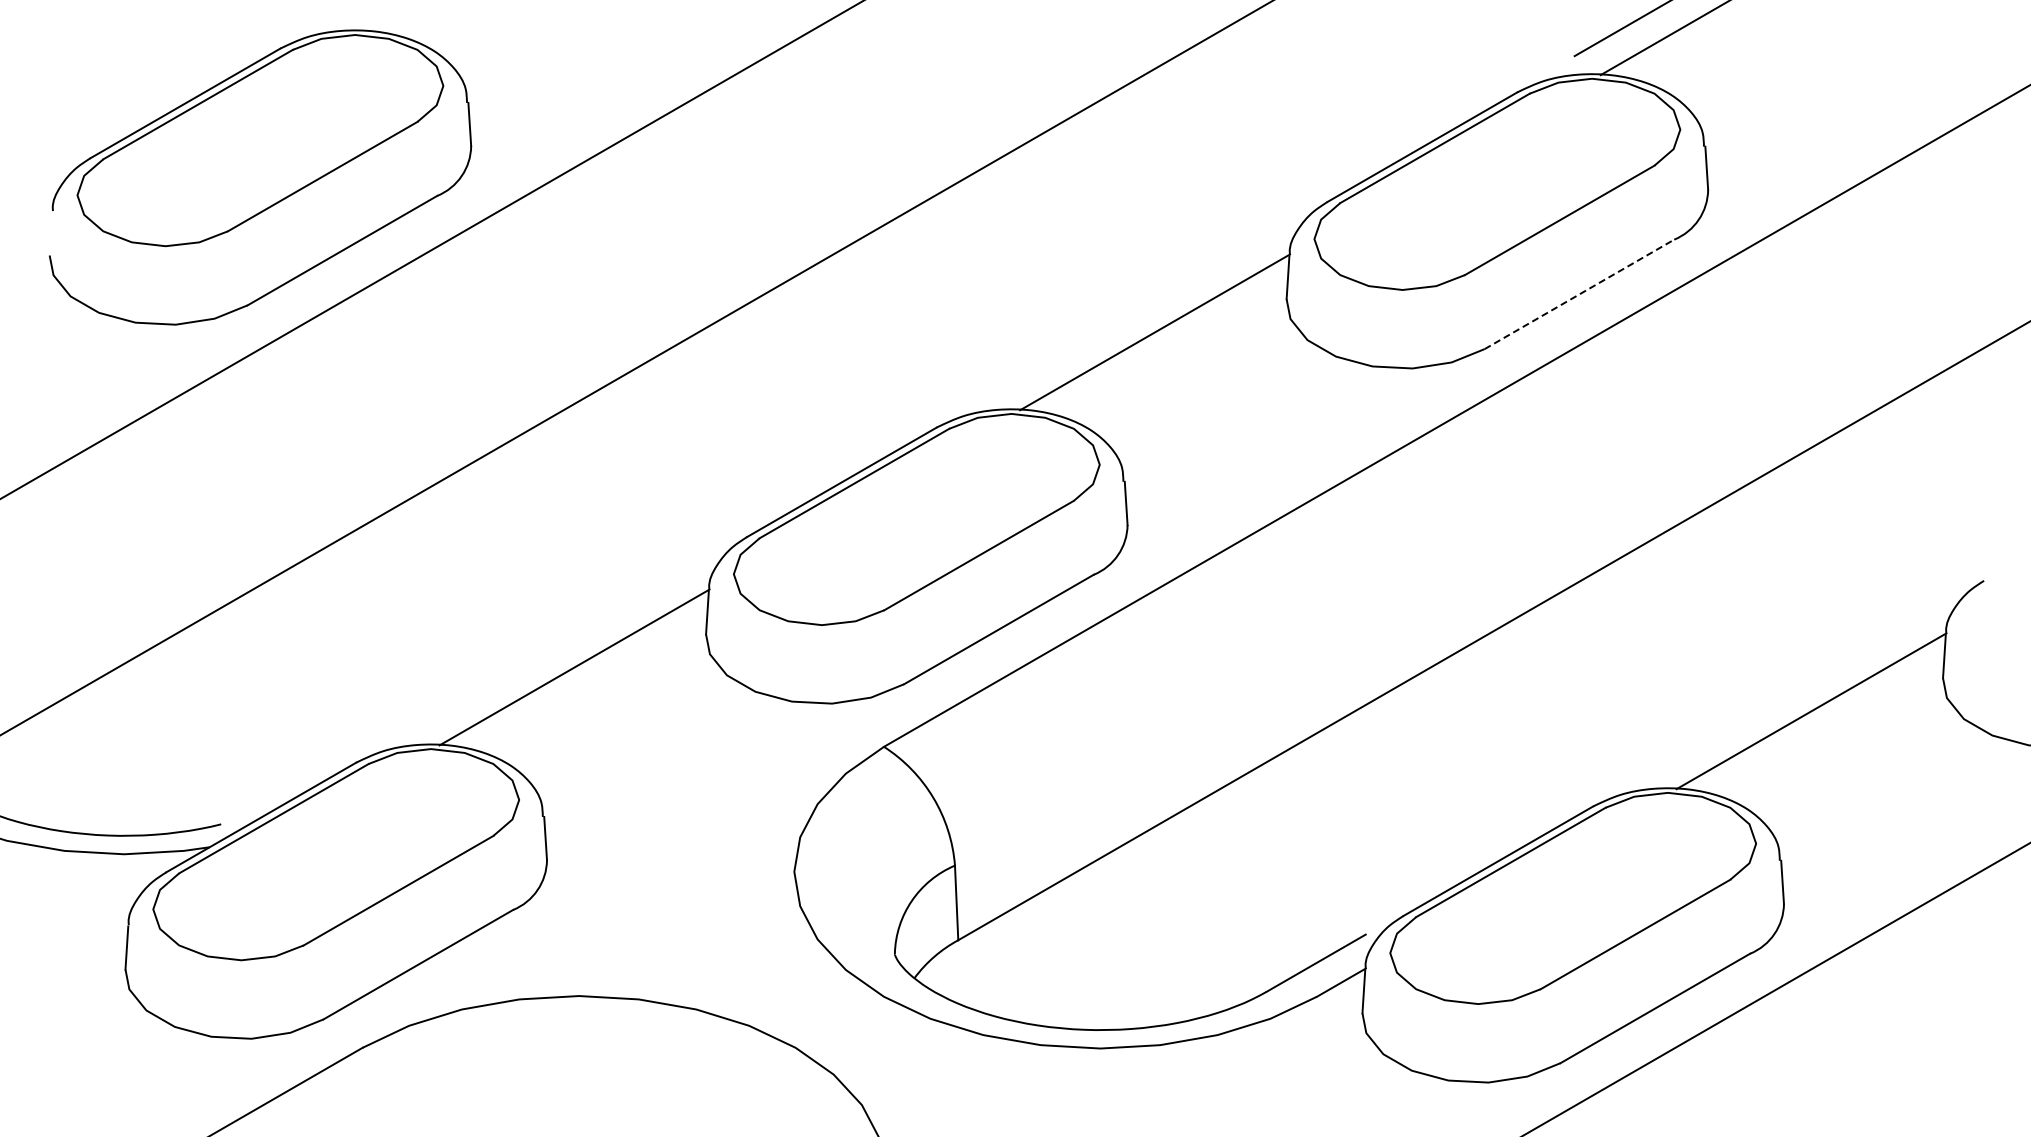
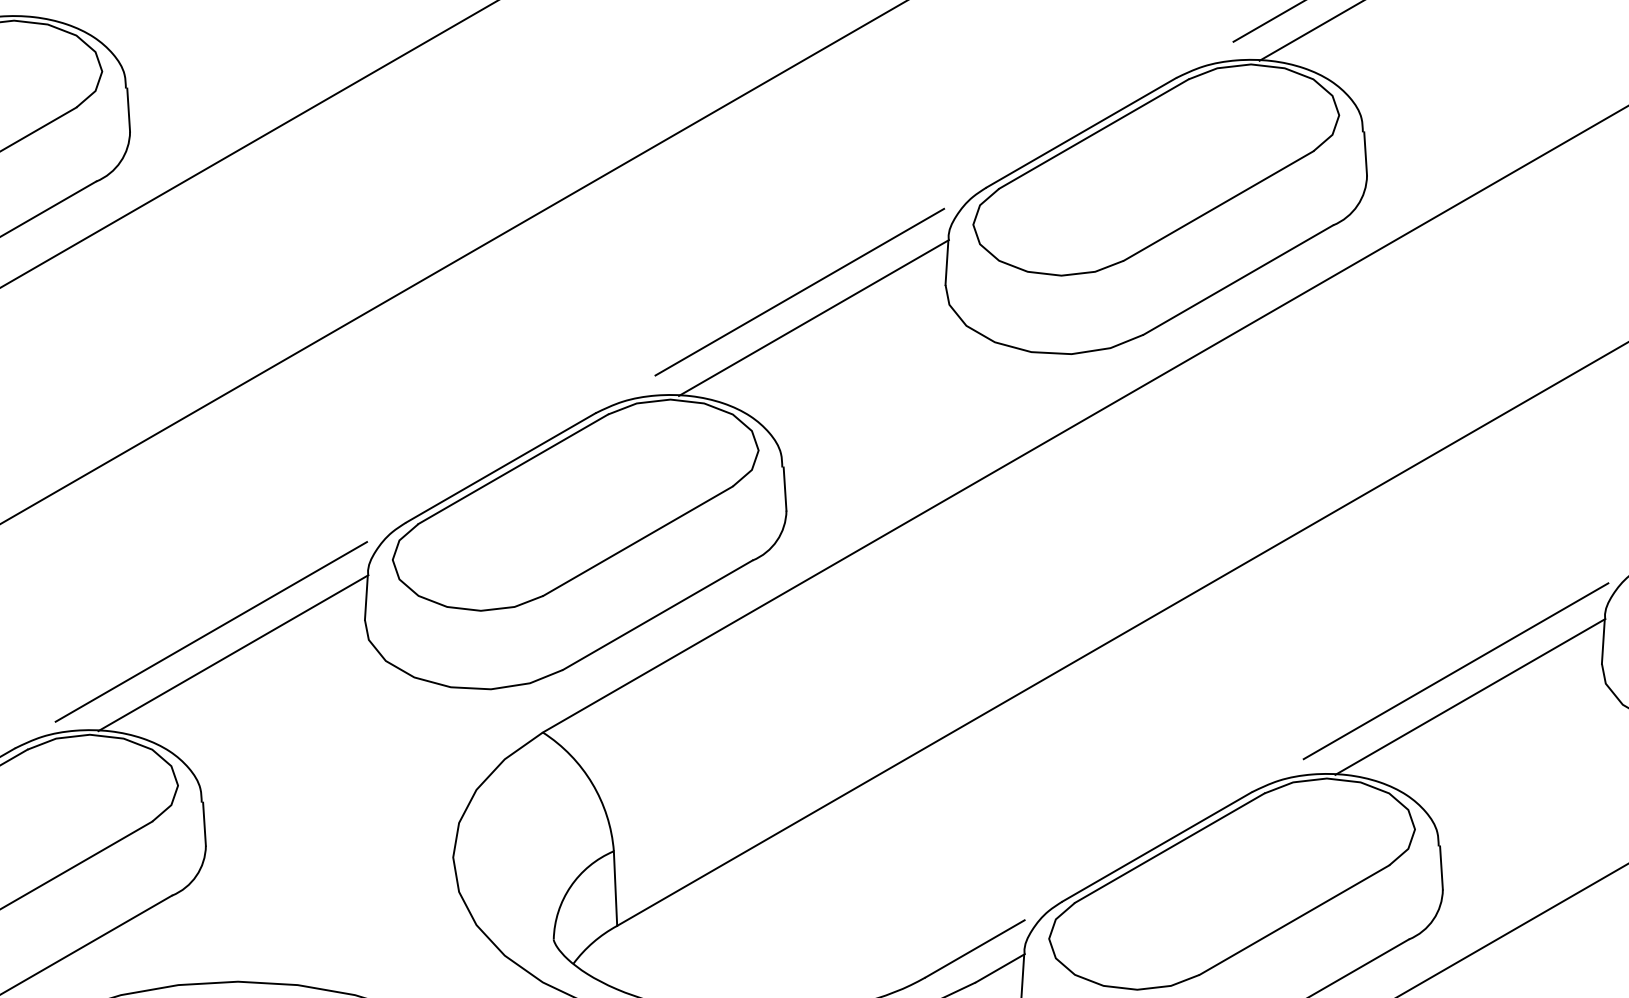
line: (1579, 294) -> (1238, 280), dashed -> solid
line: (1140, 306) -> (799, 292), added
line: (552, 646) -> (211, 632), added
line: (1796, 685) -> (1455, 671), added

